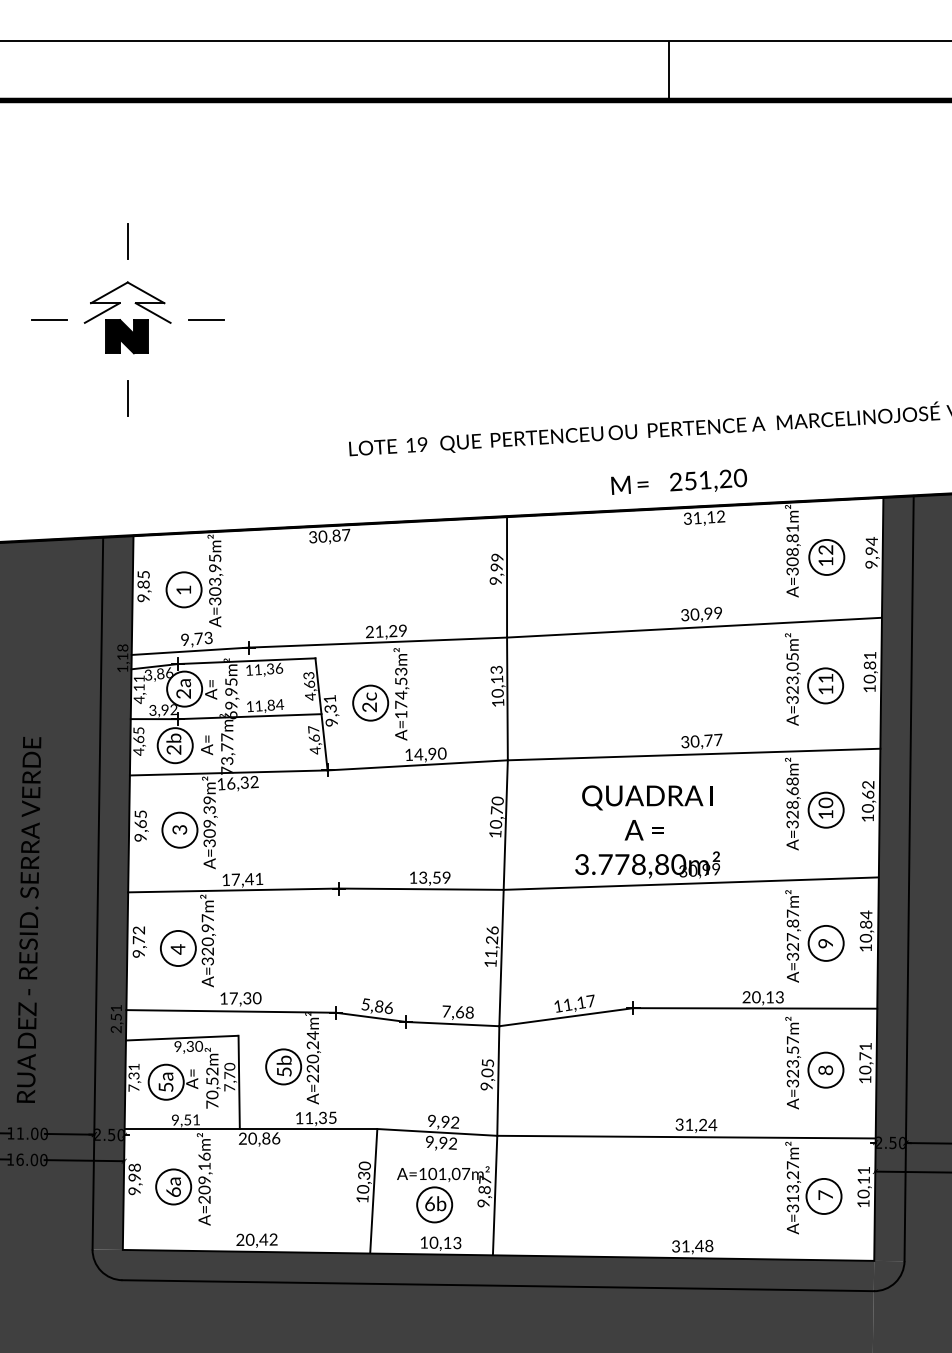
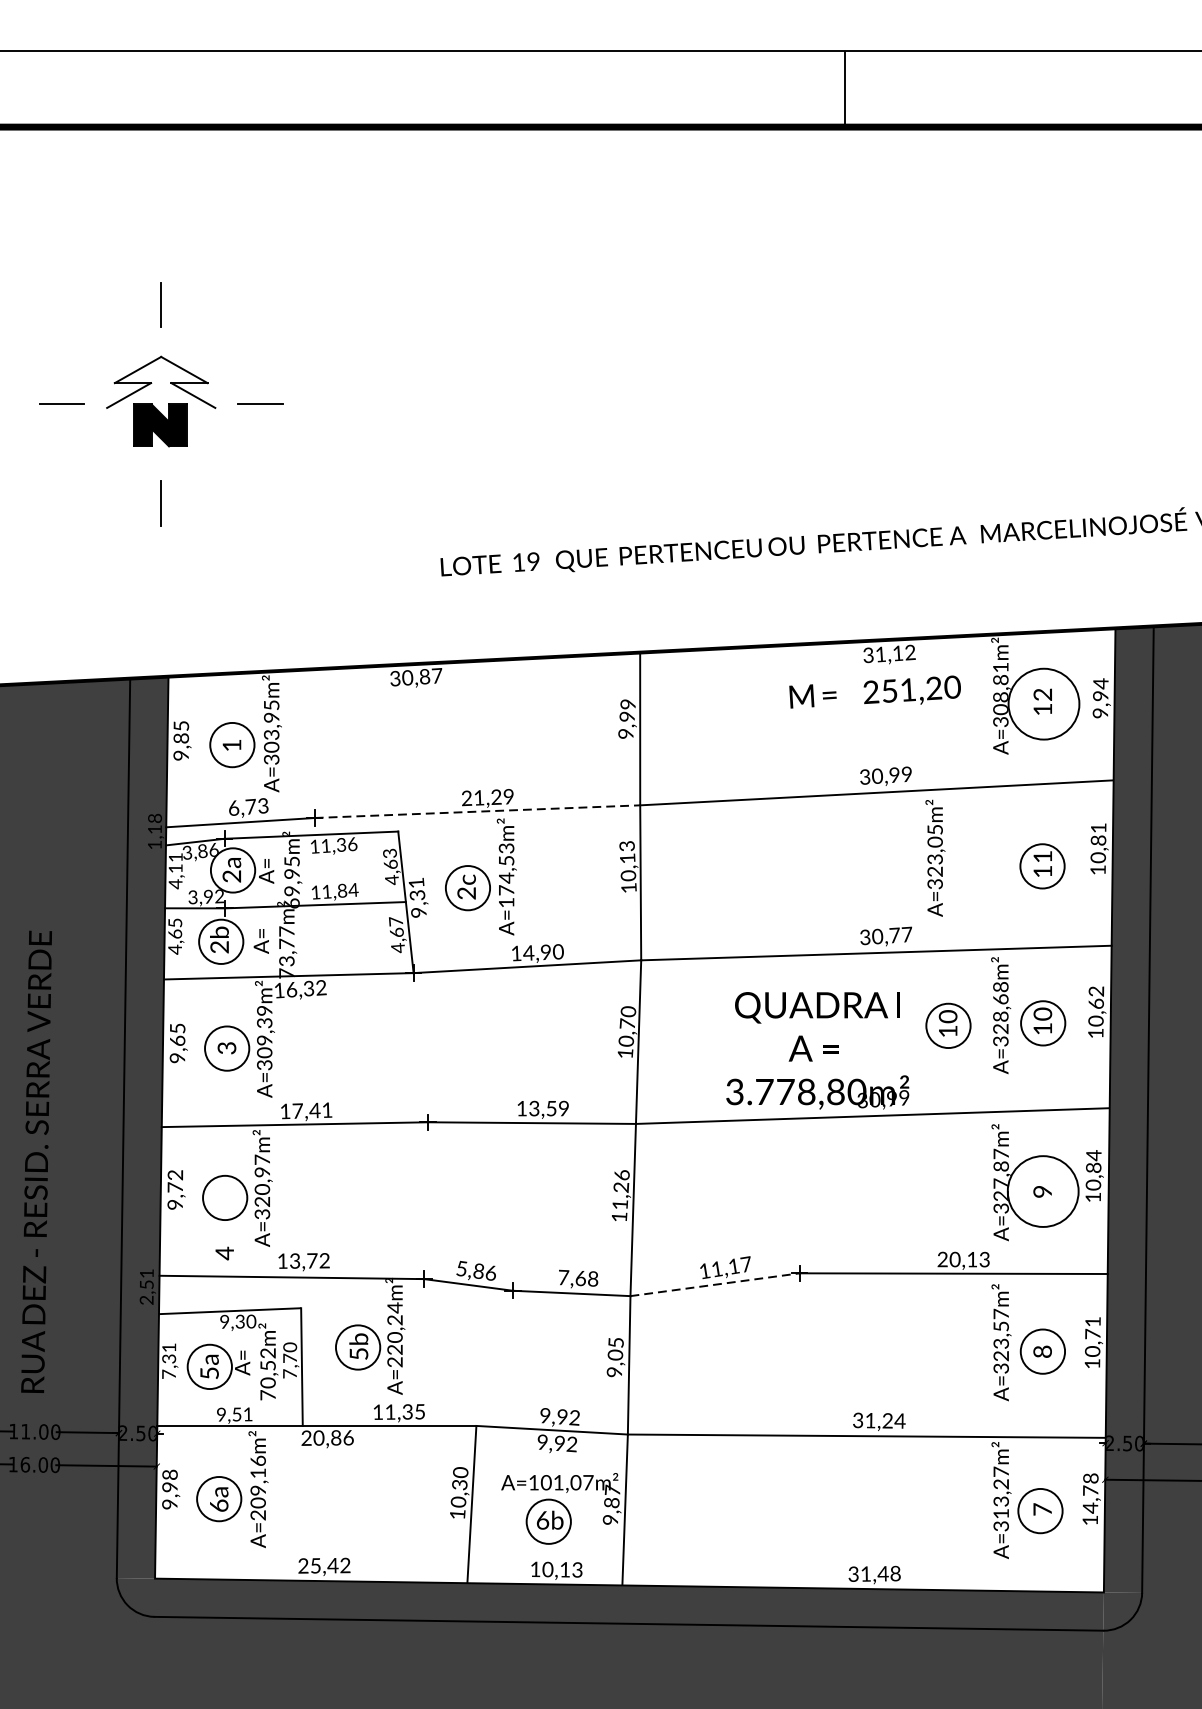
text: (678, 481) -> (874, 691), moved
circle: (826, 556) -> (1043, 702), size x1.6
text: (185, 639) -> (234, 807), 9,73 -> 6,73
line: (378, 642) -> (477, 811), solid -> dashed
text: (792, 679) -> (935, 858), moved
part: (750, 811) -> (947, 1024), added
circle: (825, 942) -> (1042, 1190), size x1.6
text: (177, 949) -> (224, 1253), moved
text: (245, 998) -> (309, 1261), 17,30 -> 13,72
line: (566, 1017) -> (715, 1285), solid -> dashed
text: (863, 1182) -> (1090, 1493), 10,11 -> 14,78
text: (249, 1239) -> (314, 1565), 20,42 -> 25,42

